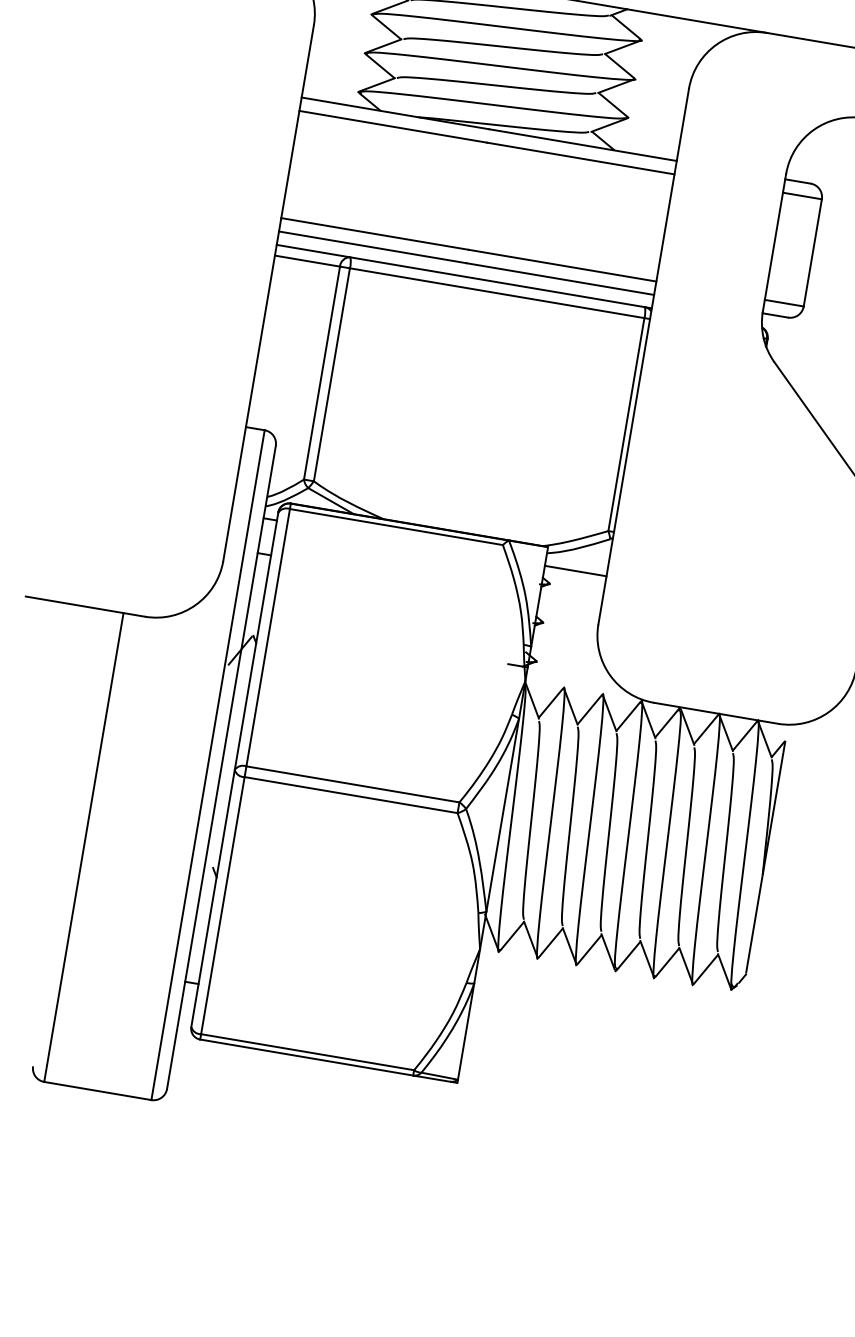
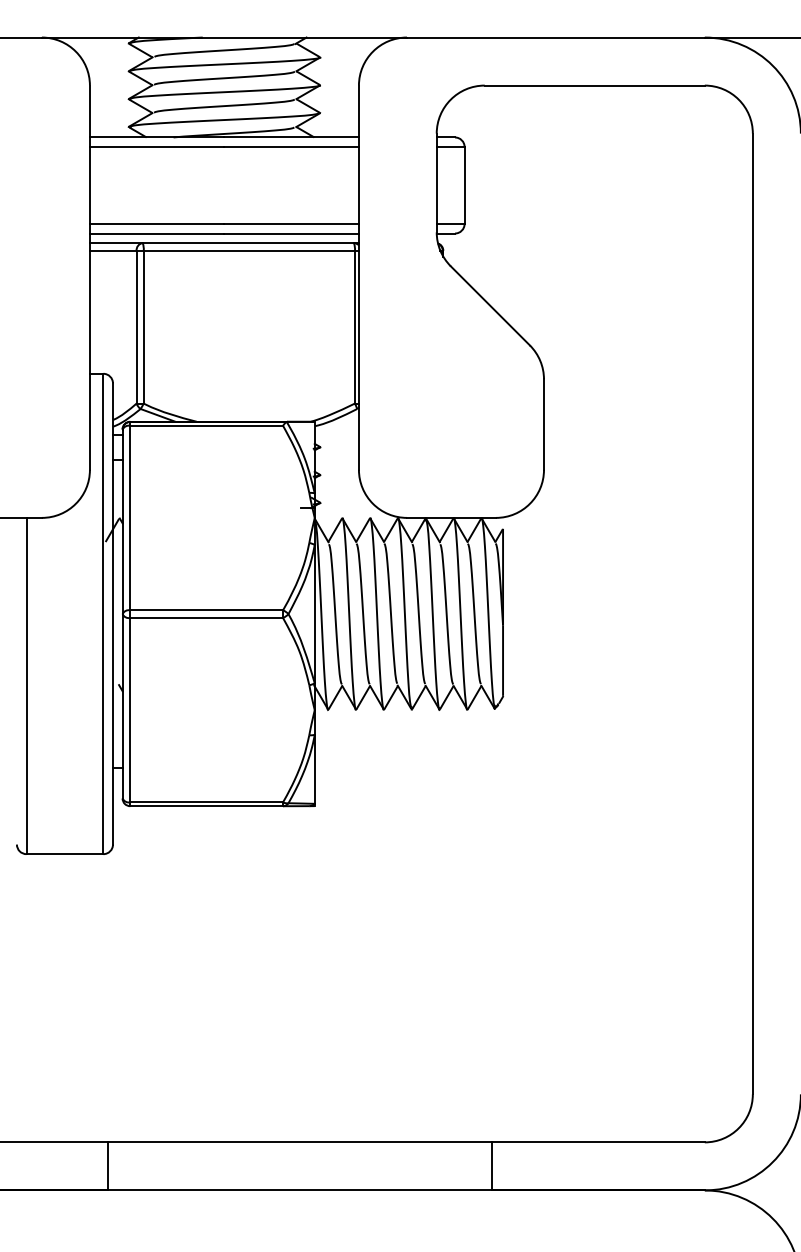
line: (575, 571) -> (336, 435), removed

